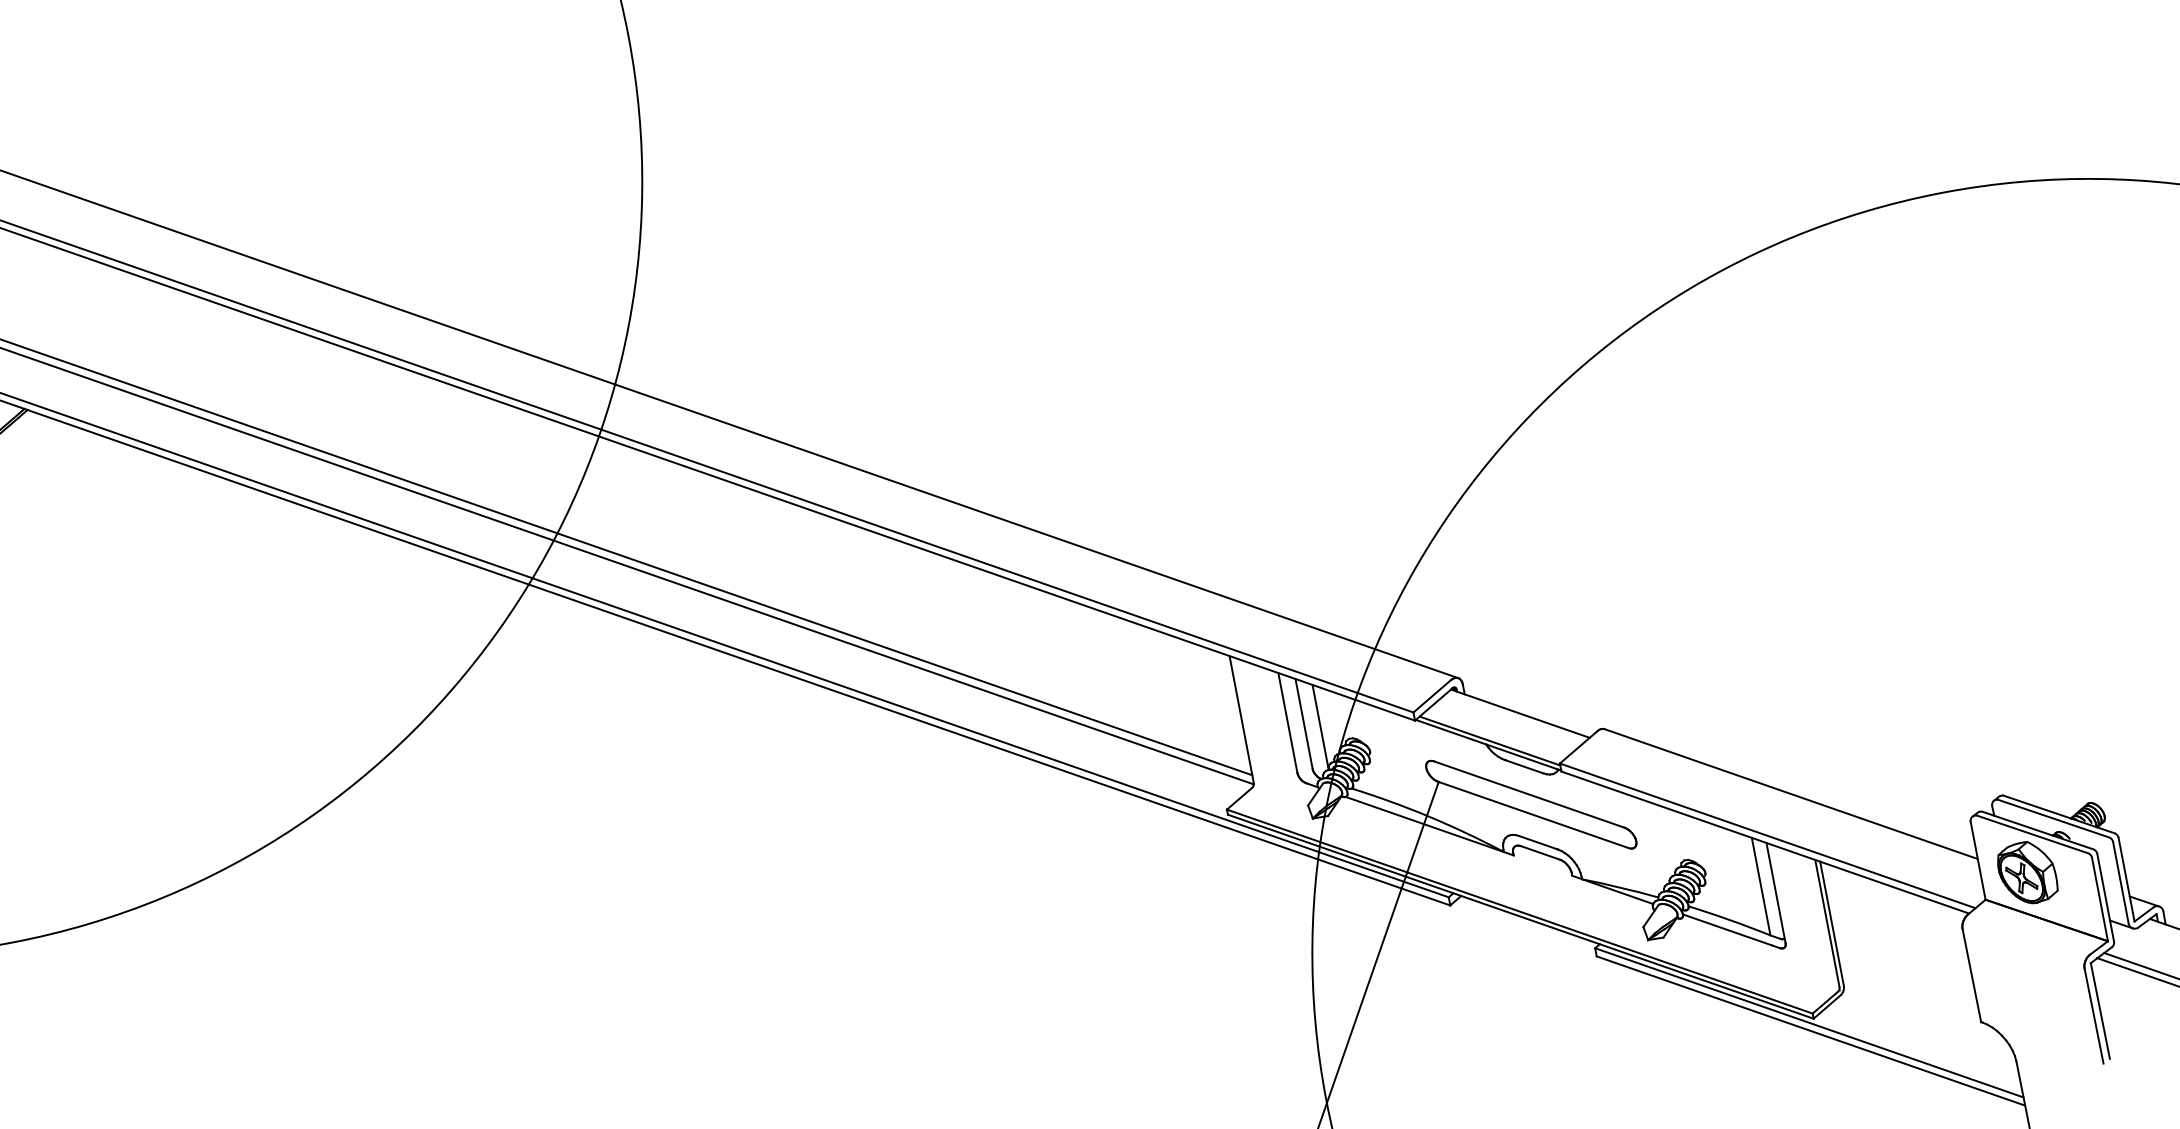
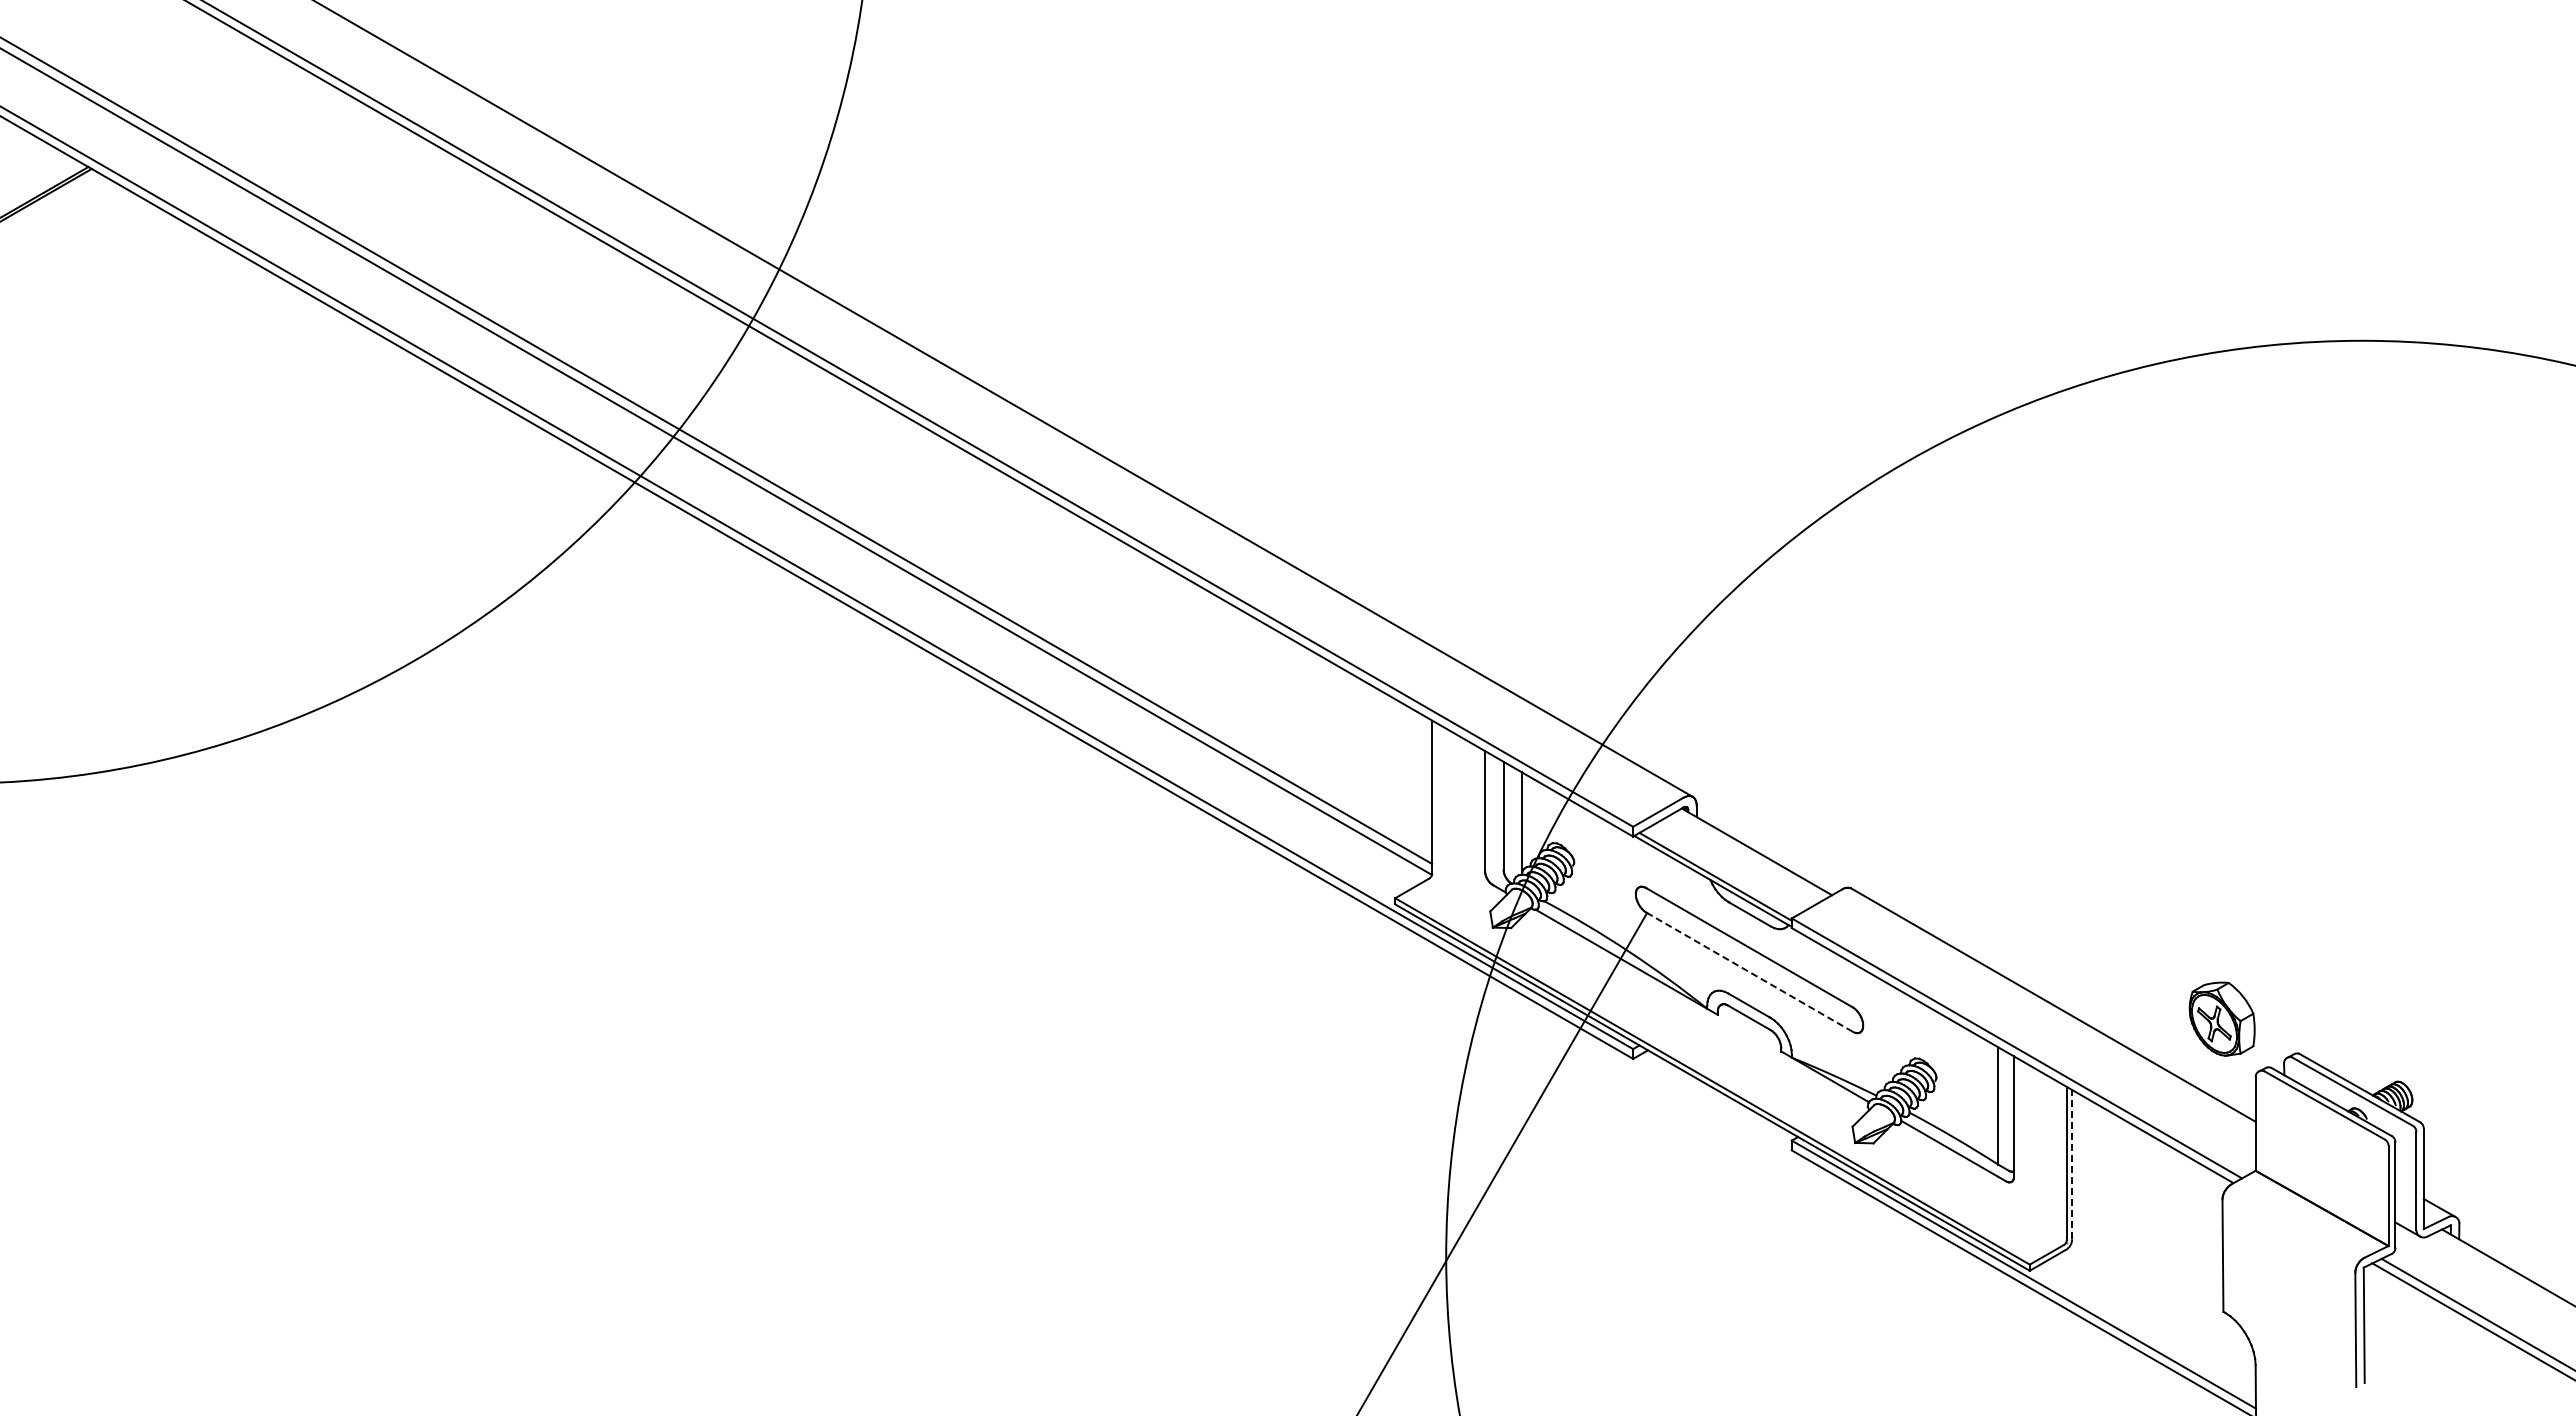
line: (1533, 814) -> (1749, 971), solid -> dashed
part: (2026, 872) -> (2221, 1018), moved
line: (1832, 923) -> (2072, 1164), solid -> dashed

